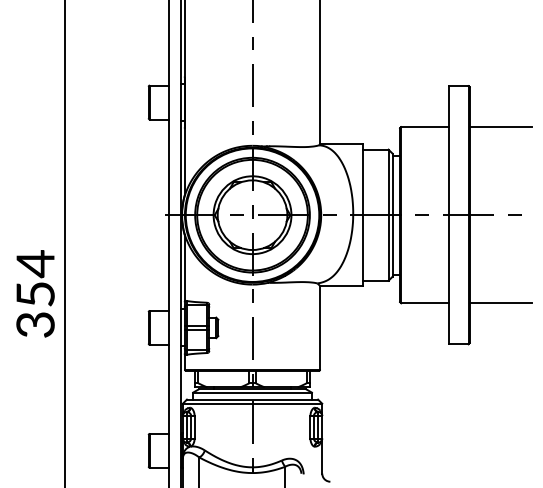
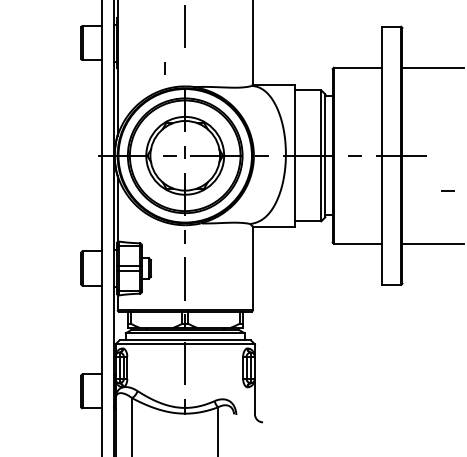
line: (252, 127) -> (165, 68), moved
line: (514, 214) -> (447, 190), moved

